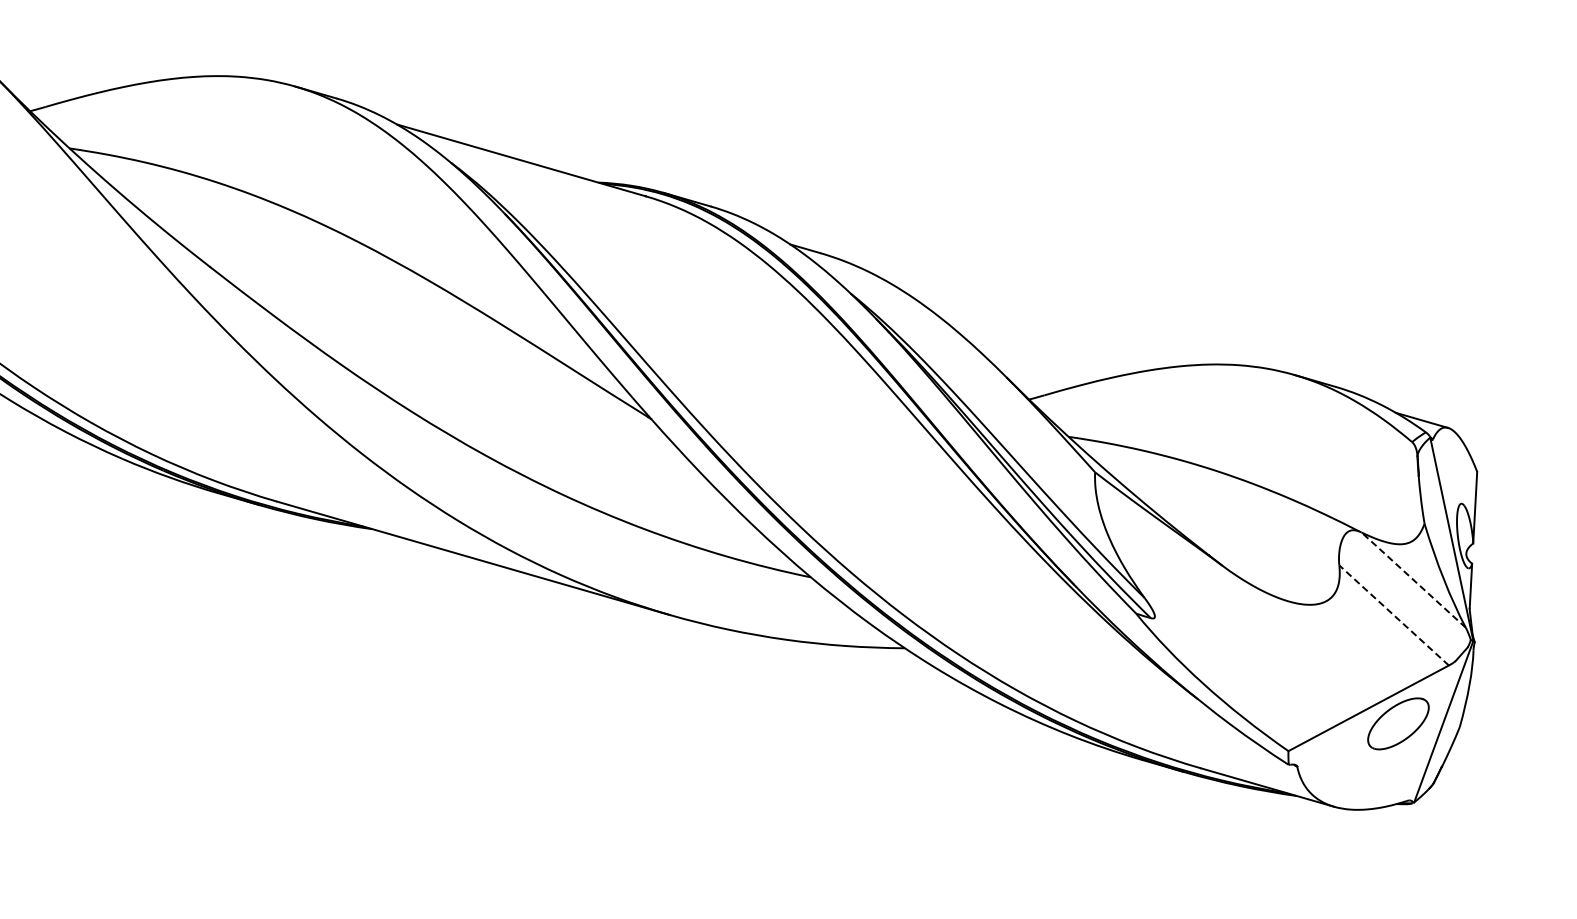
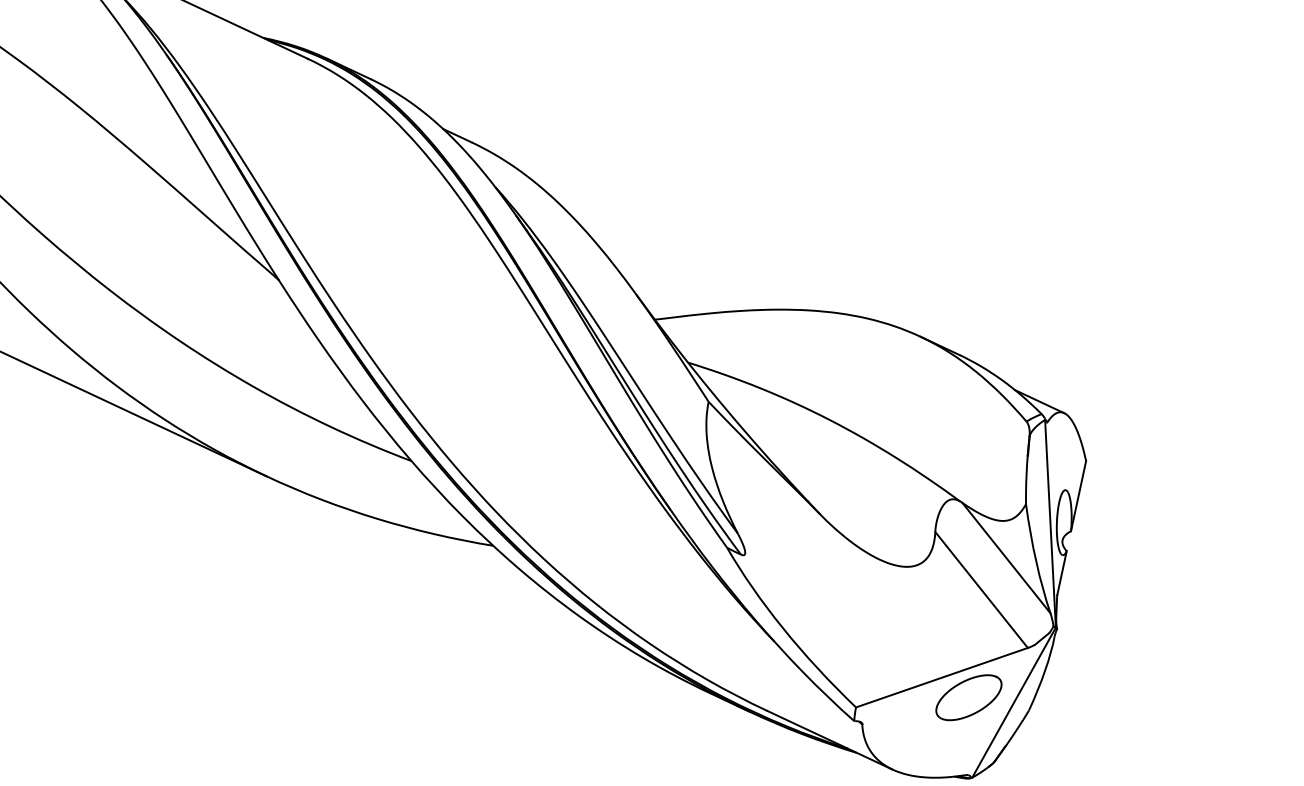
line: (1413, 580) -> (1006, 558), dashed -> solid
line: (1393, 615) -> (980, 589), dashed -> solid

